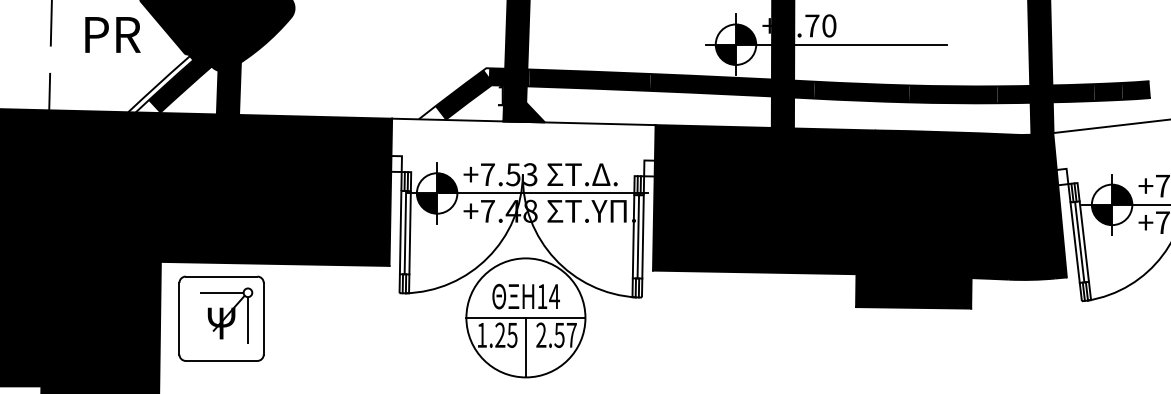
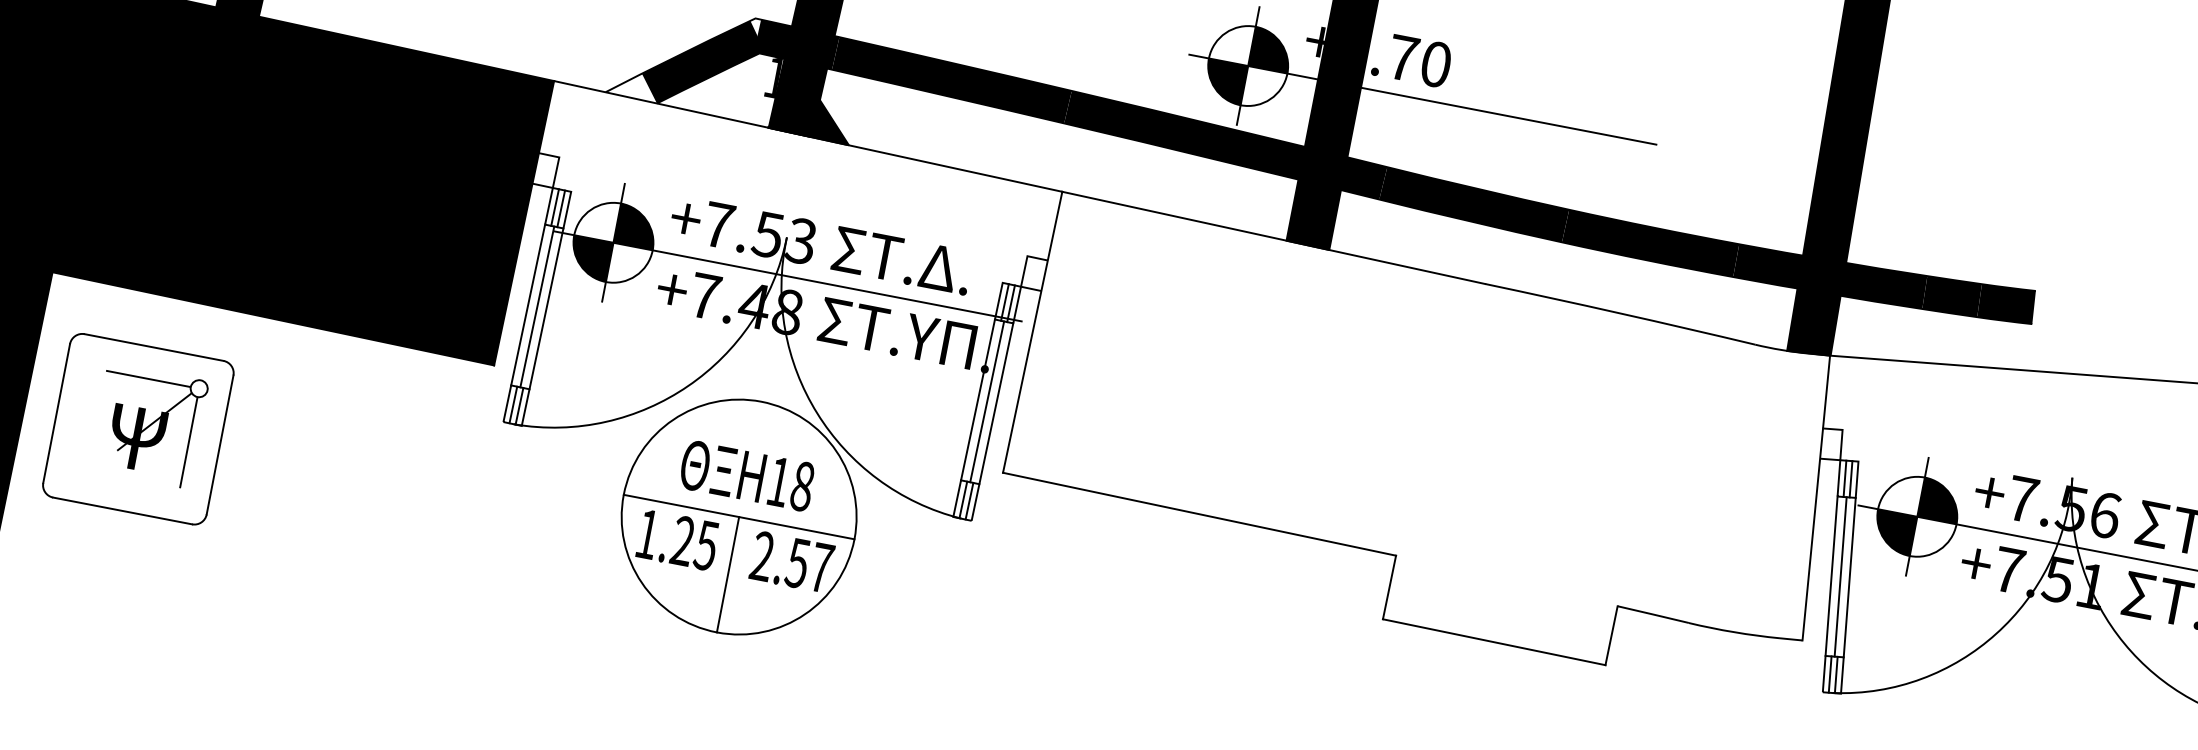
fill: (859, 216) -> (1423, 445), removed
text: (554, 296) -> (802, 486), 14 -> 18
part: (221, 318) -> (138, 428), moved

